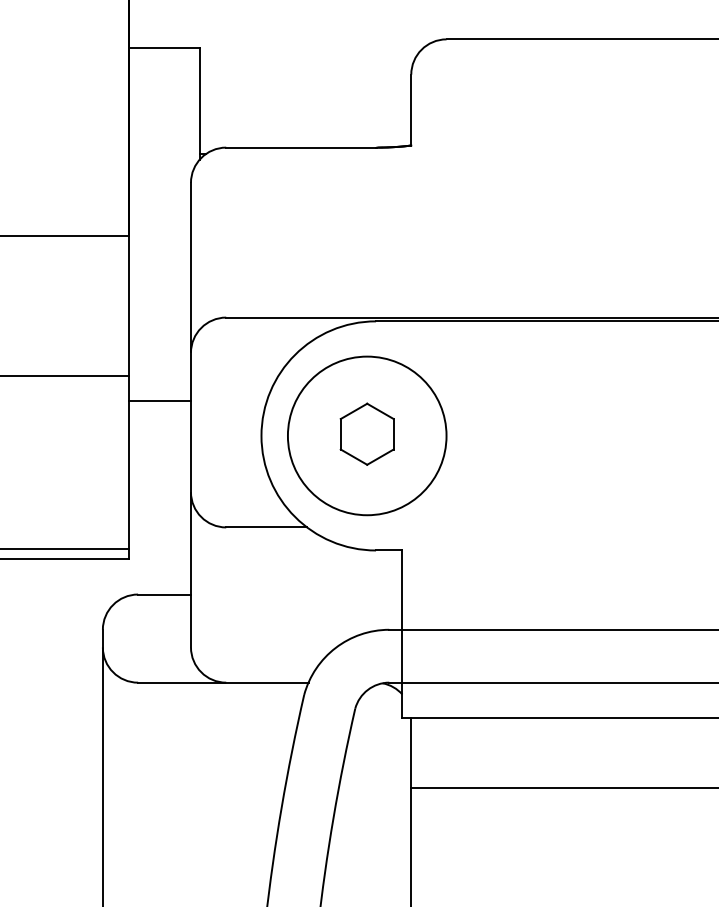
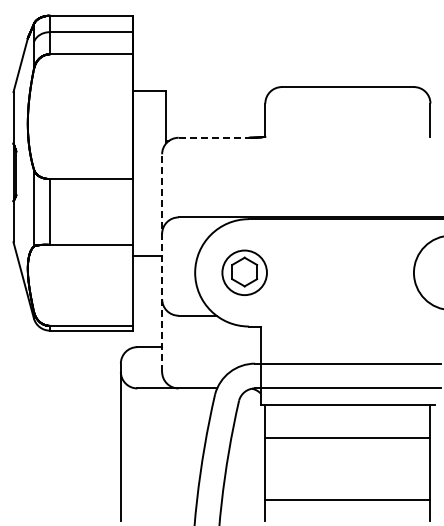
line: (302, 147) -> (214, 137), solid -> dashed
line: (191, 415) -> (162, 263), solid -> dashed
circle: (366, 435) -> (244, 272), size x0.6

